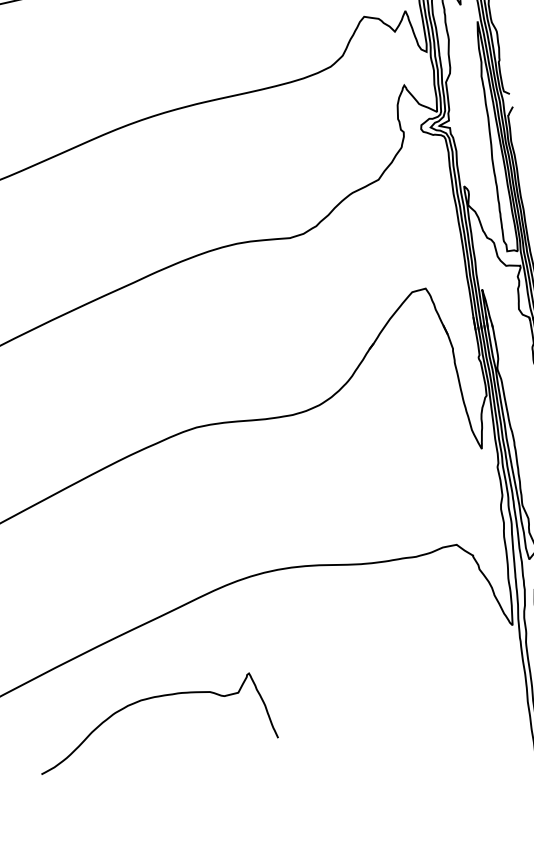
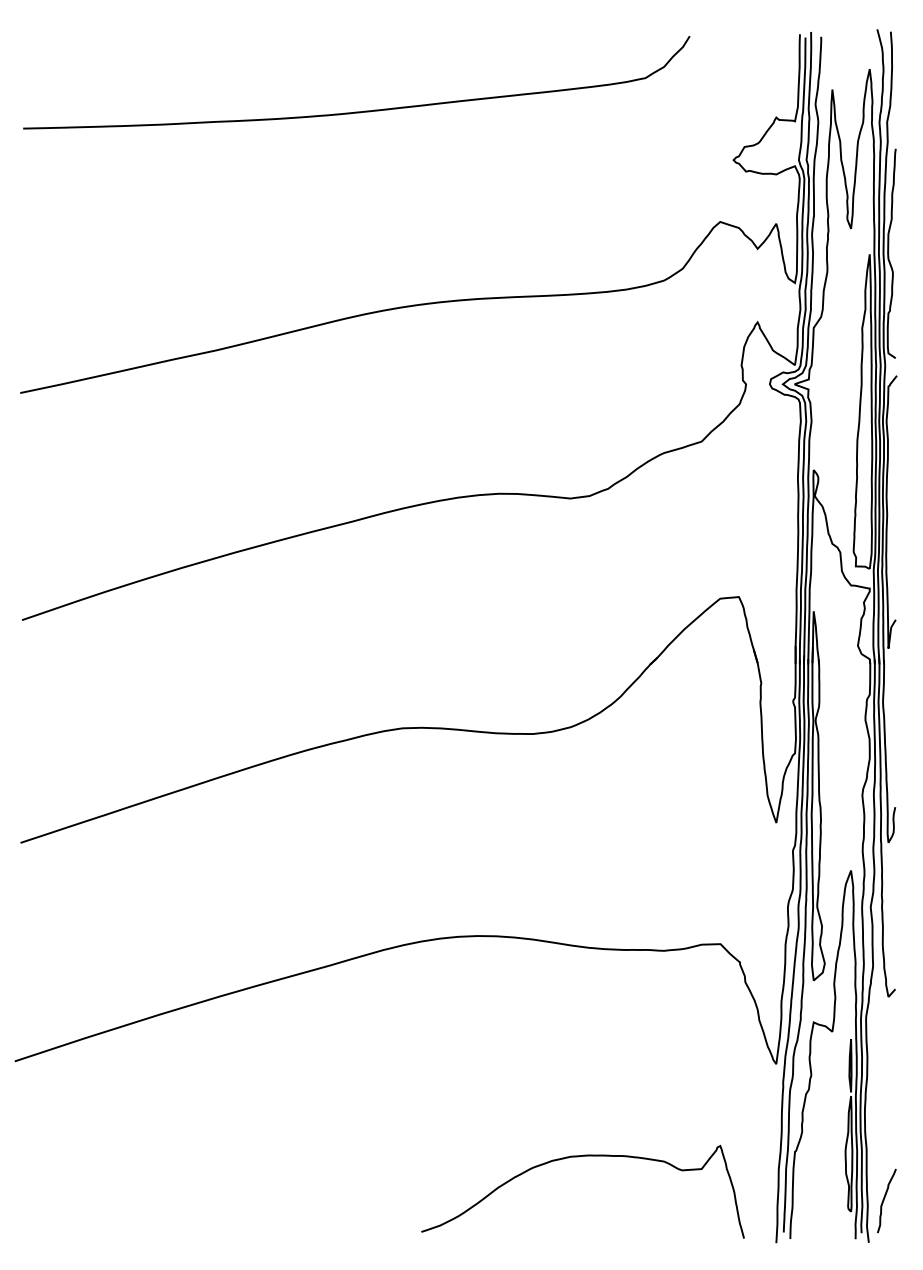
curve: (147, 699) -> (579, 1157), moved

